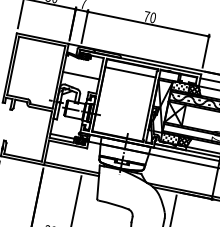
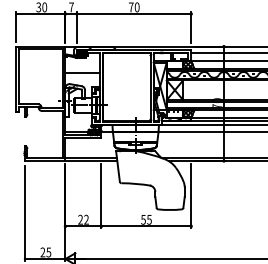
line: (130, 72) -> (126, 61), removed

